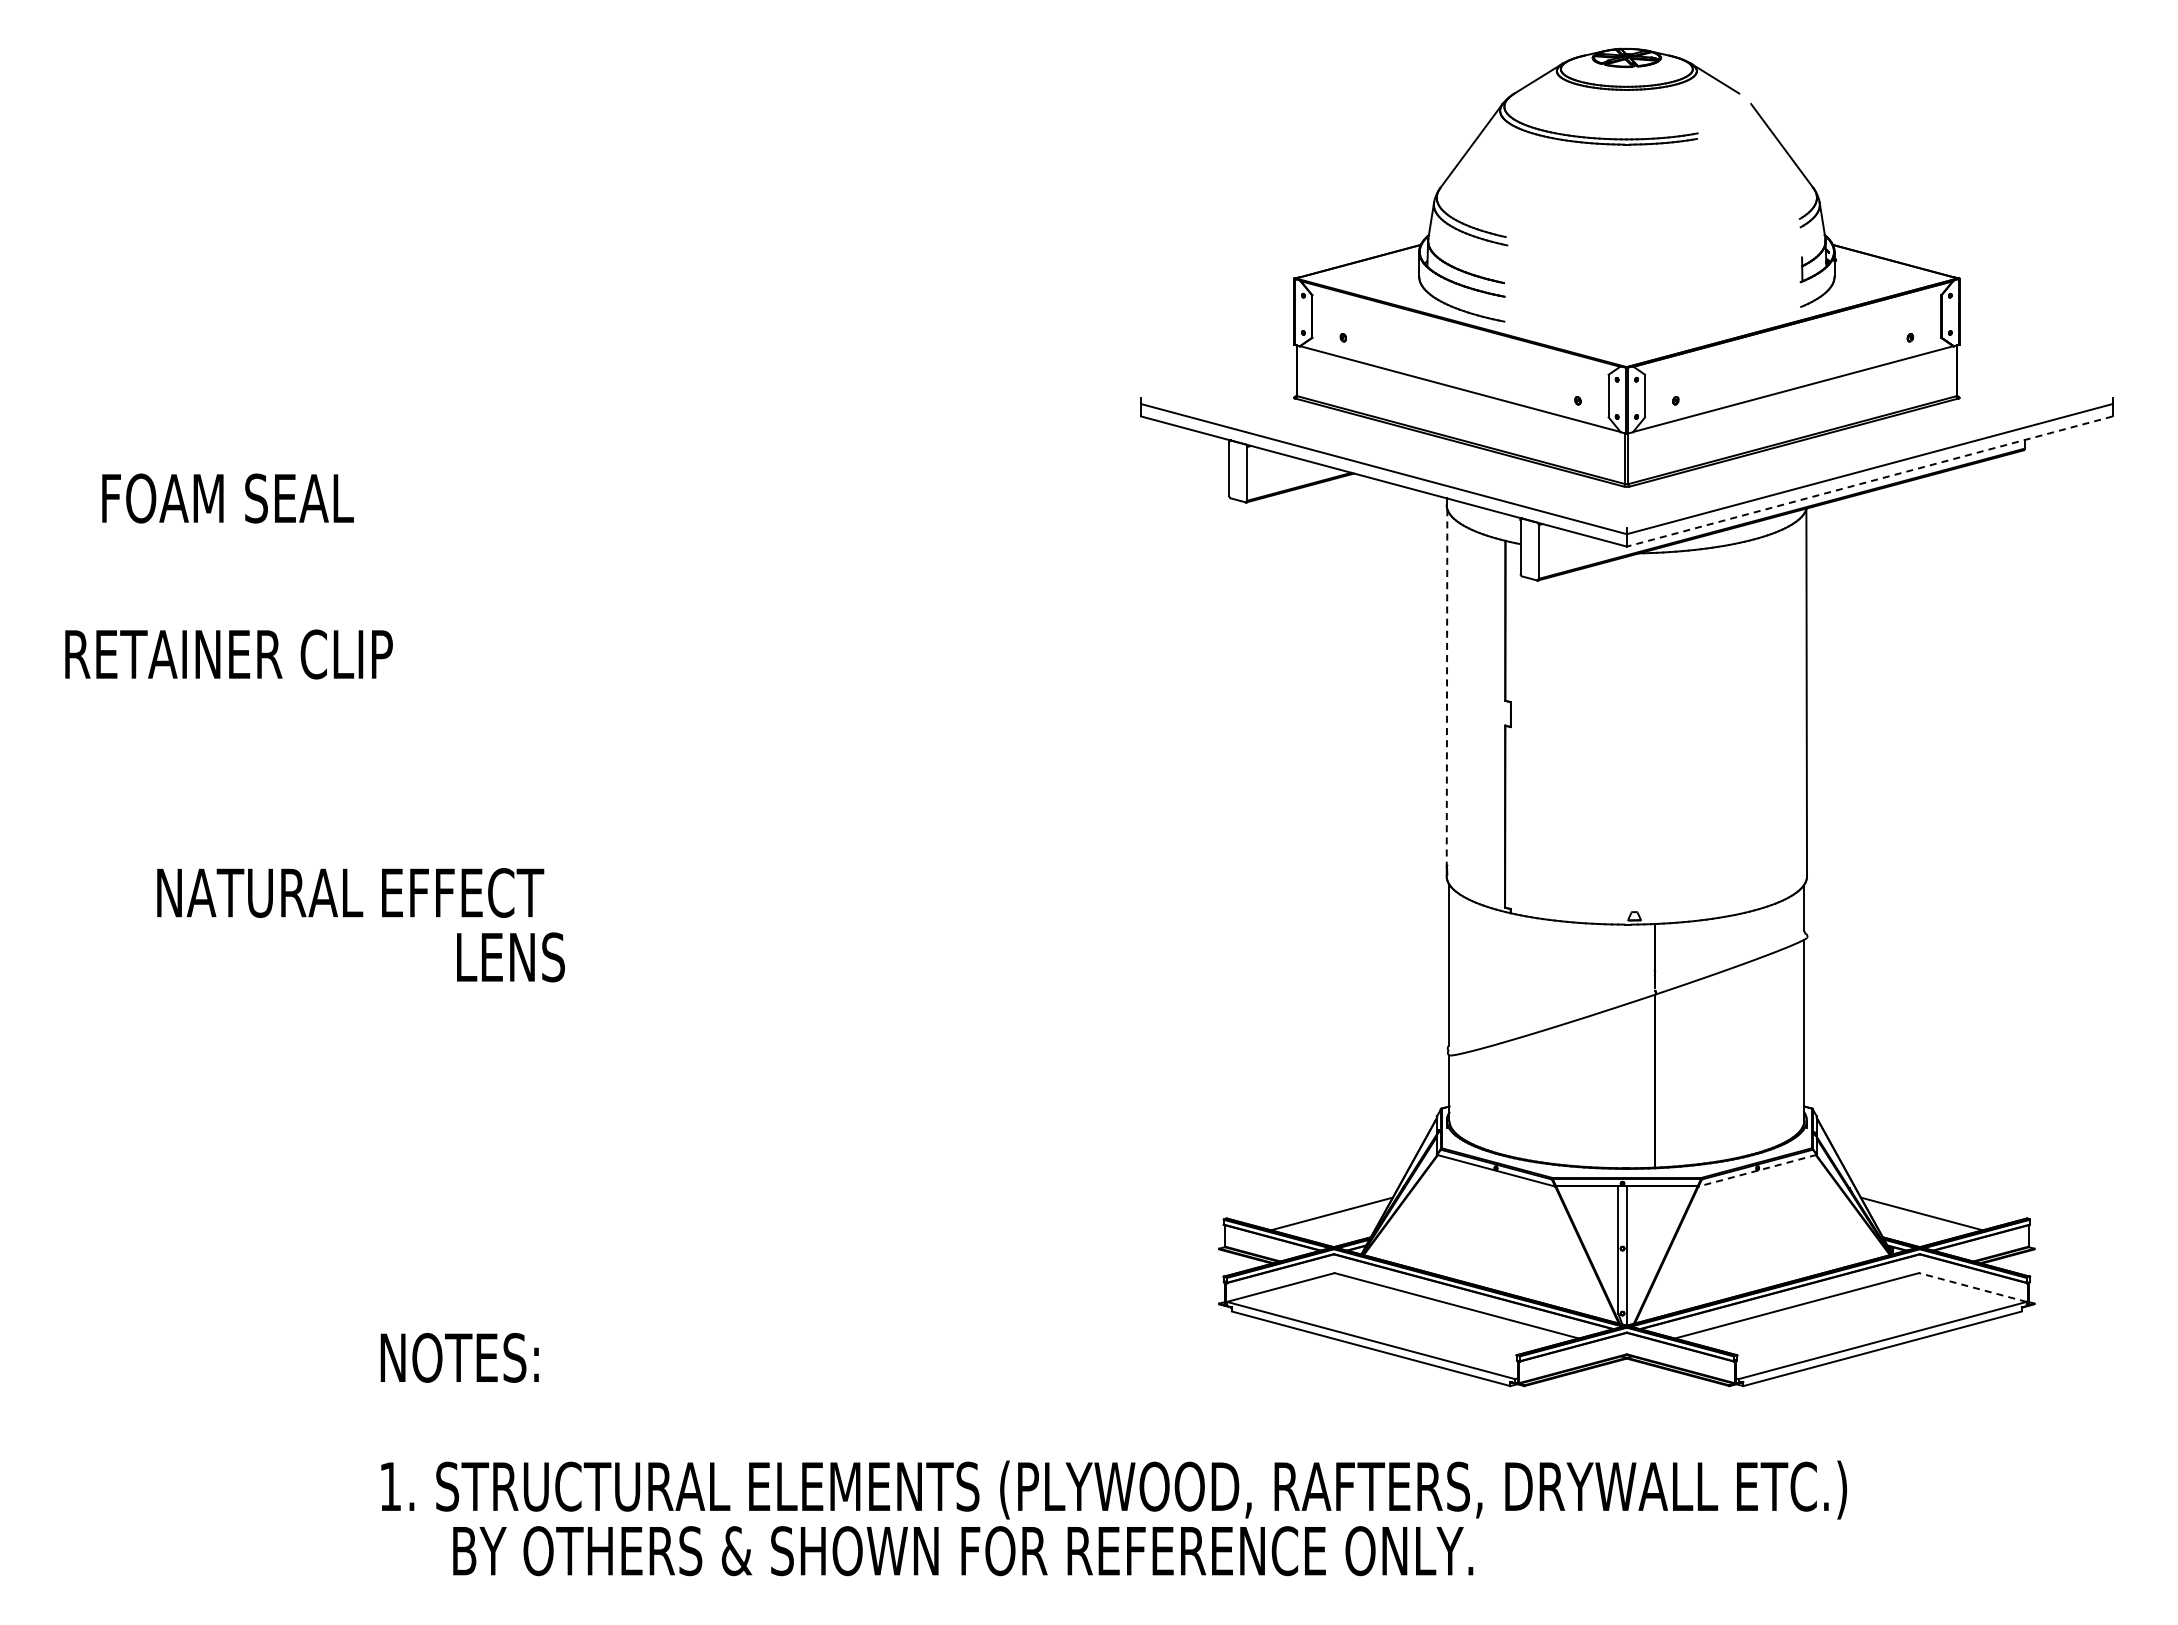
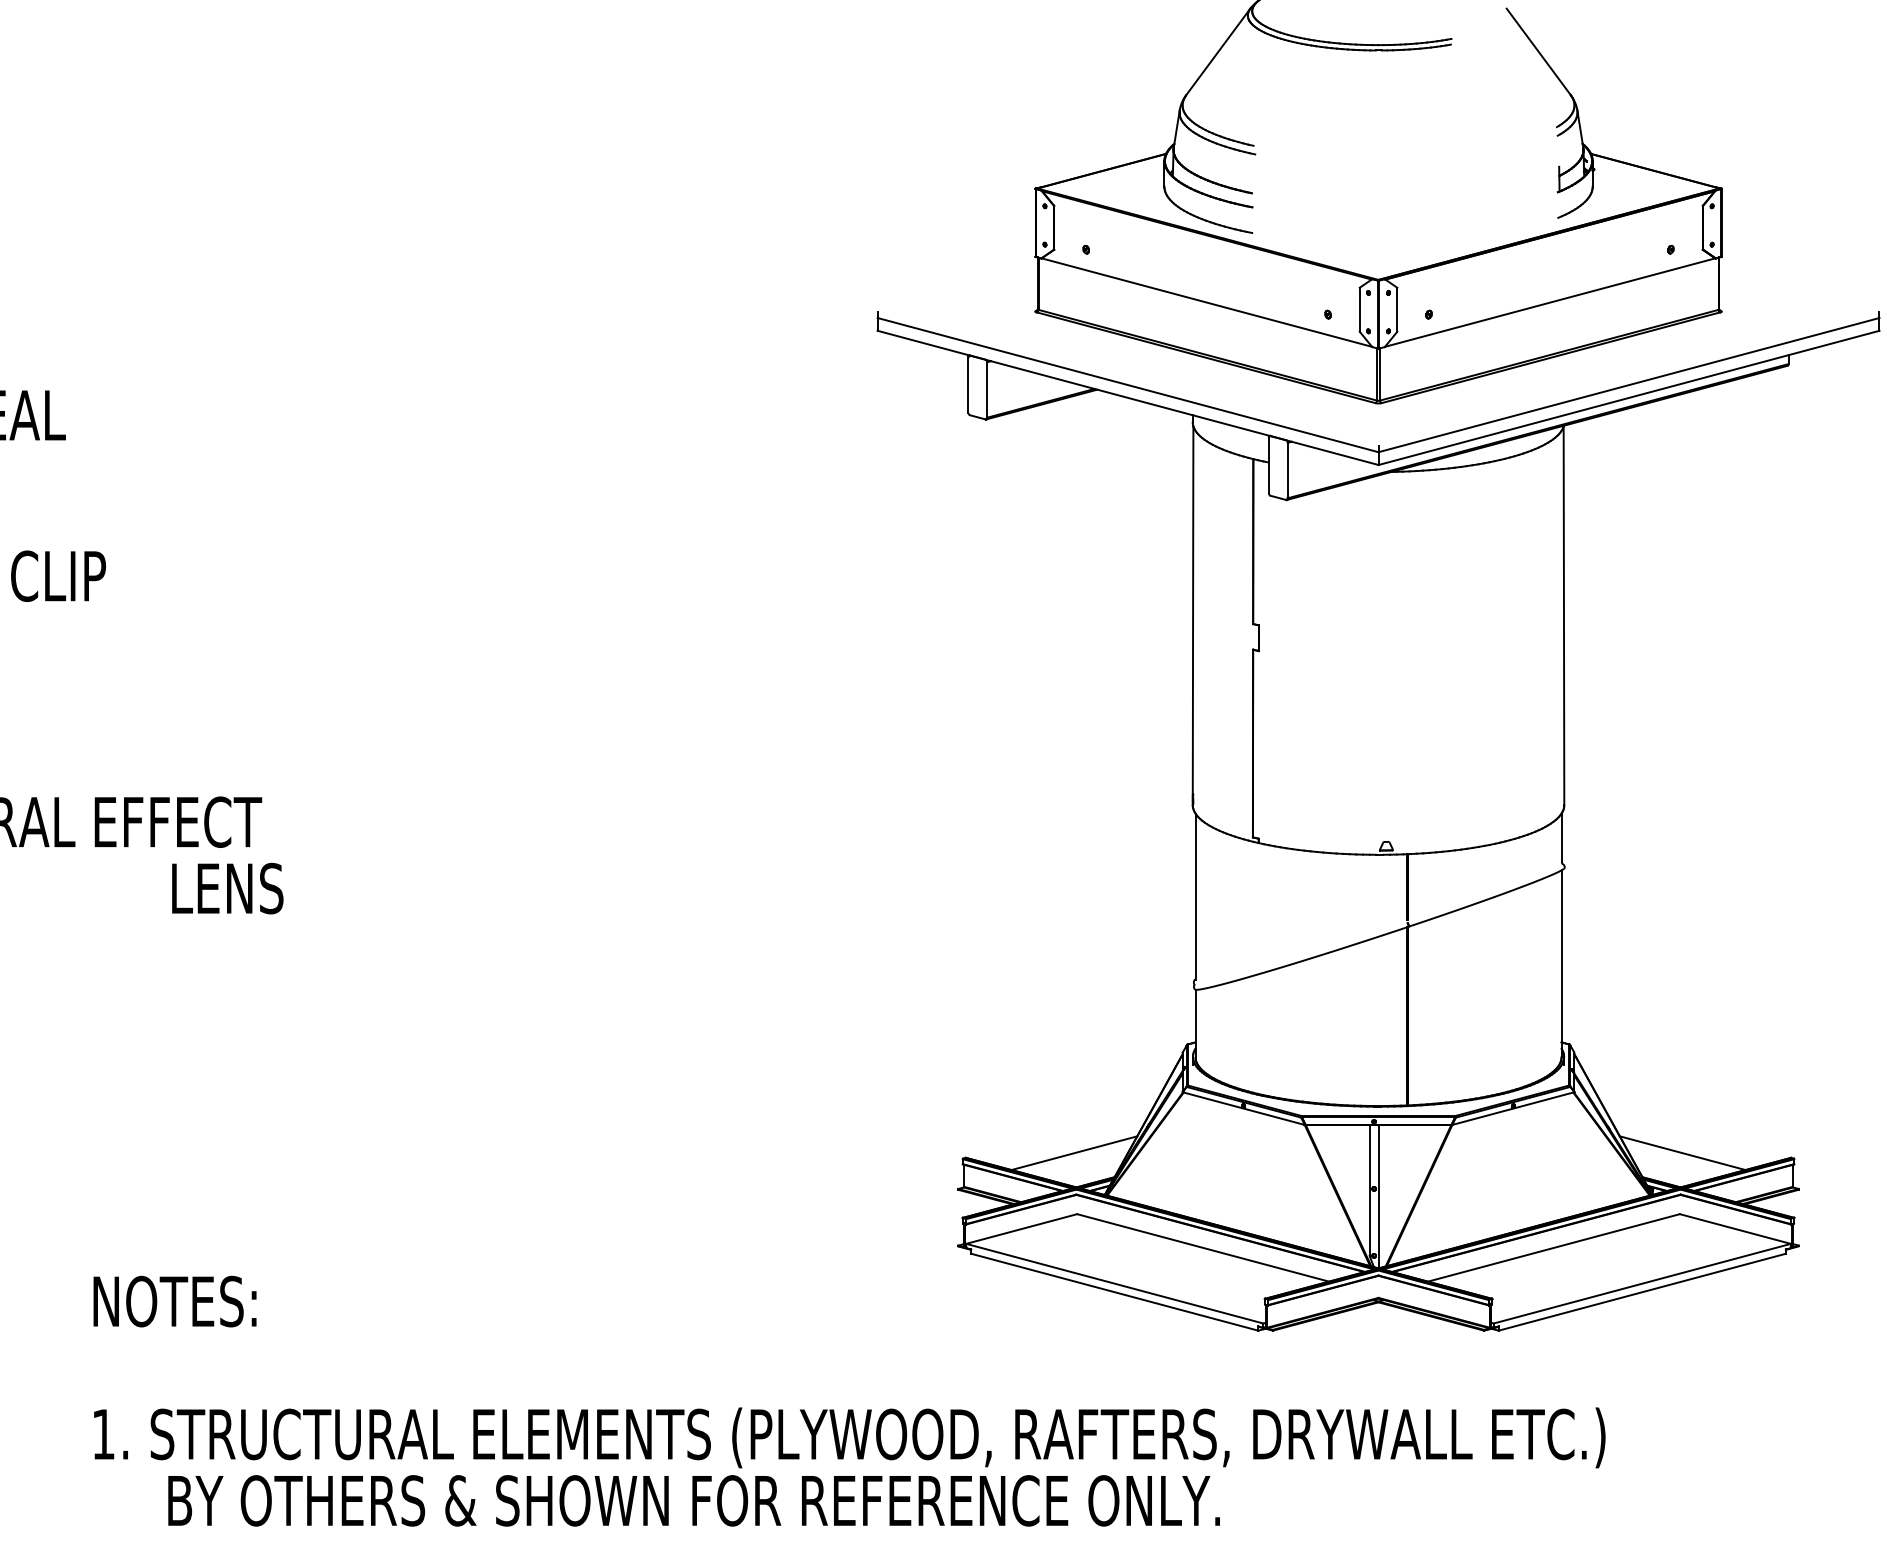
line: (1869, 481) -> (1628, 397), dashed -> solid
line: (1447, 692) -> (1193, 615), dashed -> solid
line: (1757, 1170) -> (1513, 1108), dashed -> solid
line: (1972, 1287) -> (1734, 1229), dashed -> solid

